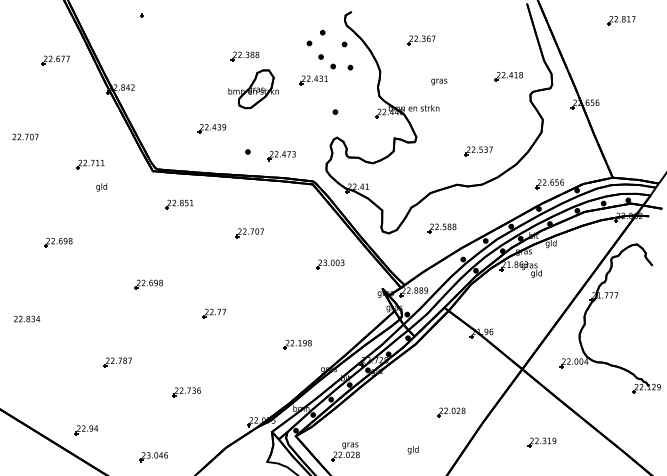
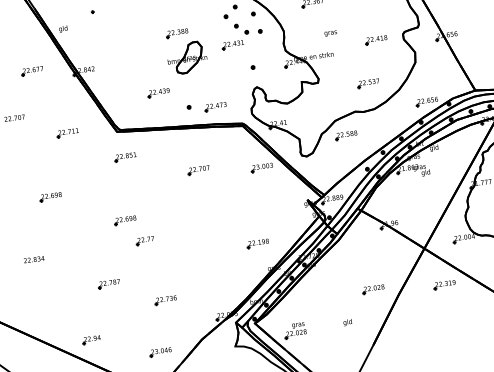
part: (55, 60) -> (32, 71), moved
part: (508, 76) -> (376, 40), moved
text: (101, 187) -> (63, 29), moved
part: (179, 204) -> (125, 157), moved
part: (441, 228) -> (345, 135), moved
part: (330, 264) -> (262, 167), moved
part: (213, 313) -> (144, 240), moved
part: (297, 344) -> (257, 243), moved
part: (541, 442) -> (444, 284), moved
part: (153, 457) -> (160, 352), moved

